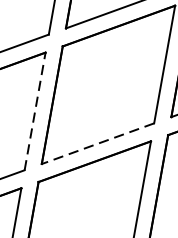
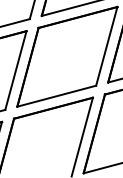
line: (34, 111) -> (15, 70), dashed -> solid
line: (97, 144) -> (56, 96), dashed -> solid

